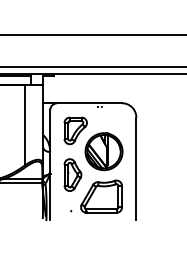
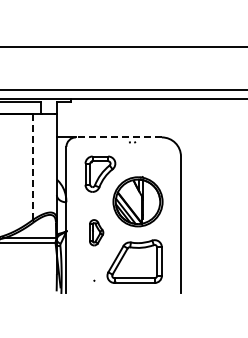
line: (89, 103) -> (118, 137), solid -> dashed
line: (25, 125) -> (33, 166), solid -> dashed
part: (72, 174) -> (96, 232), size x0.6

